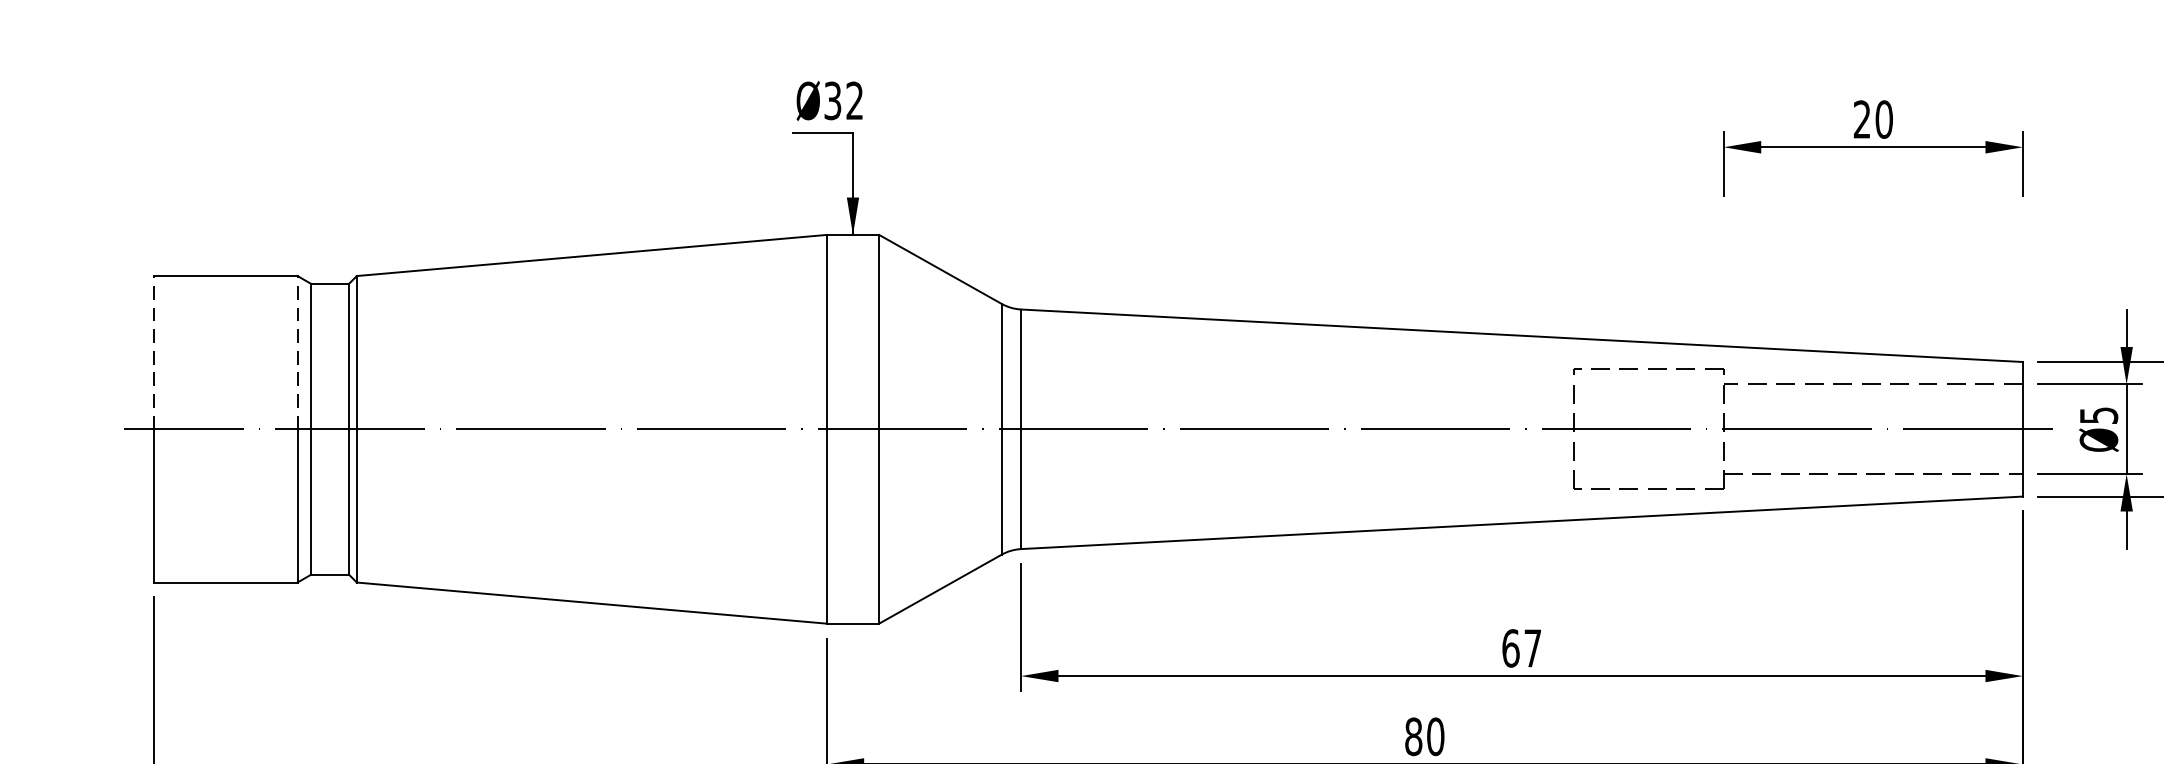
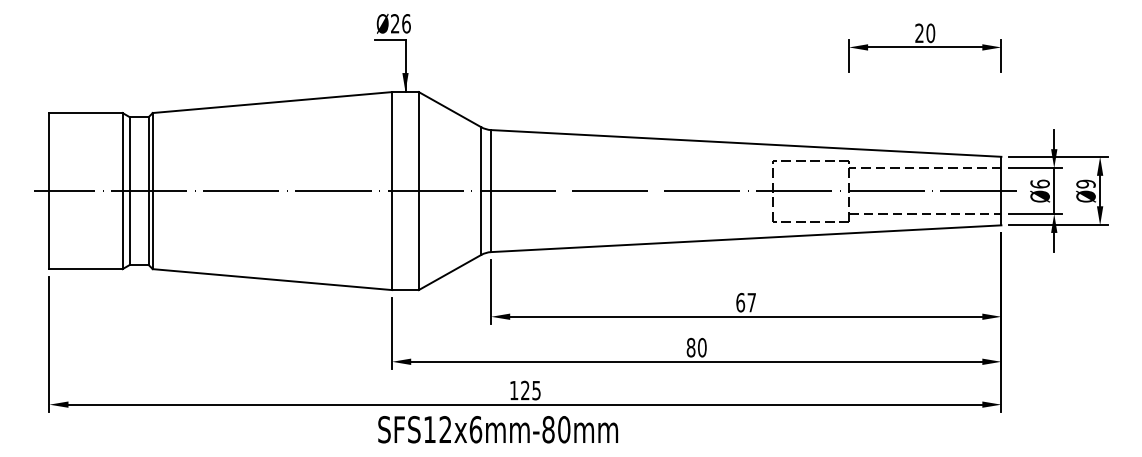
text: (843, 100) -> (400, 23), Ø32 -> Ø26
line: (154, 351) -> (49, 151), dashed -> solid
line: (297, 351) -> (122, 151), dashed -> solid
text: (2097, 414) -> (1039, 183), Ø5 -> Ø6

